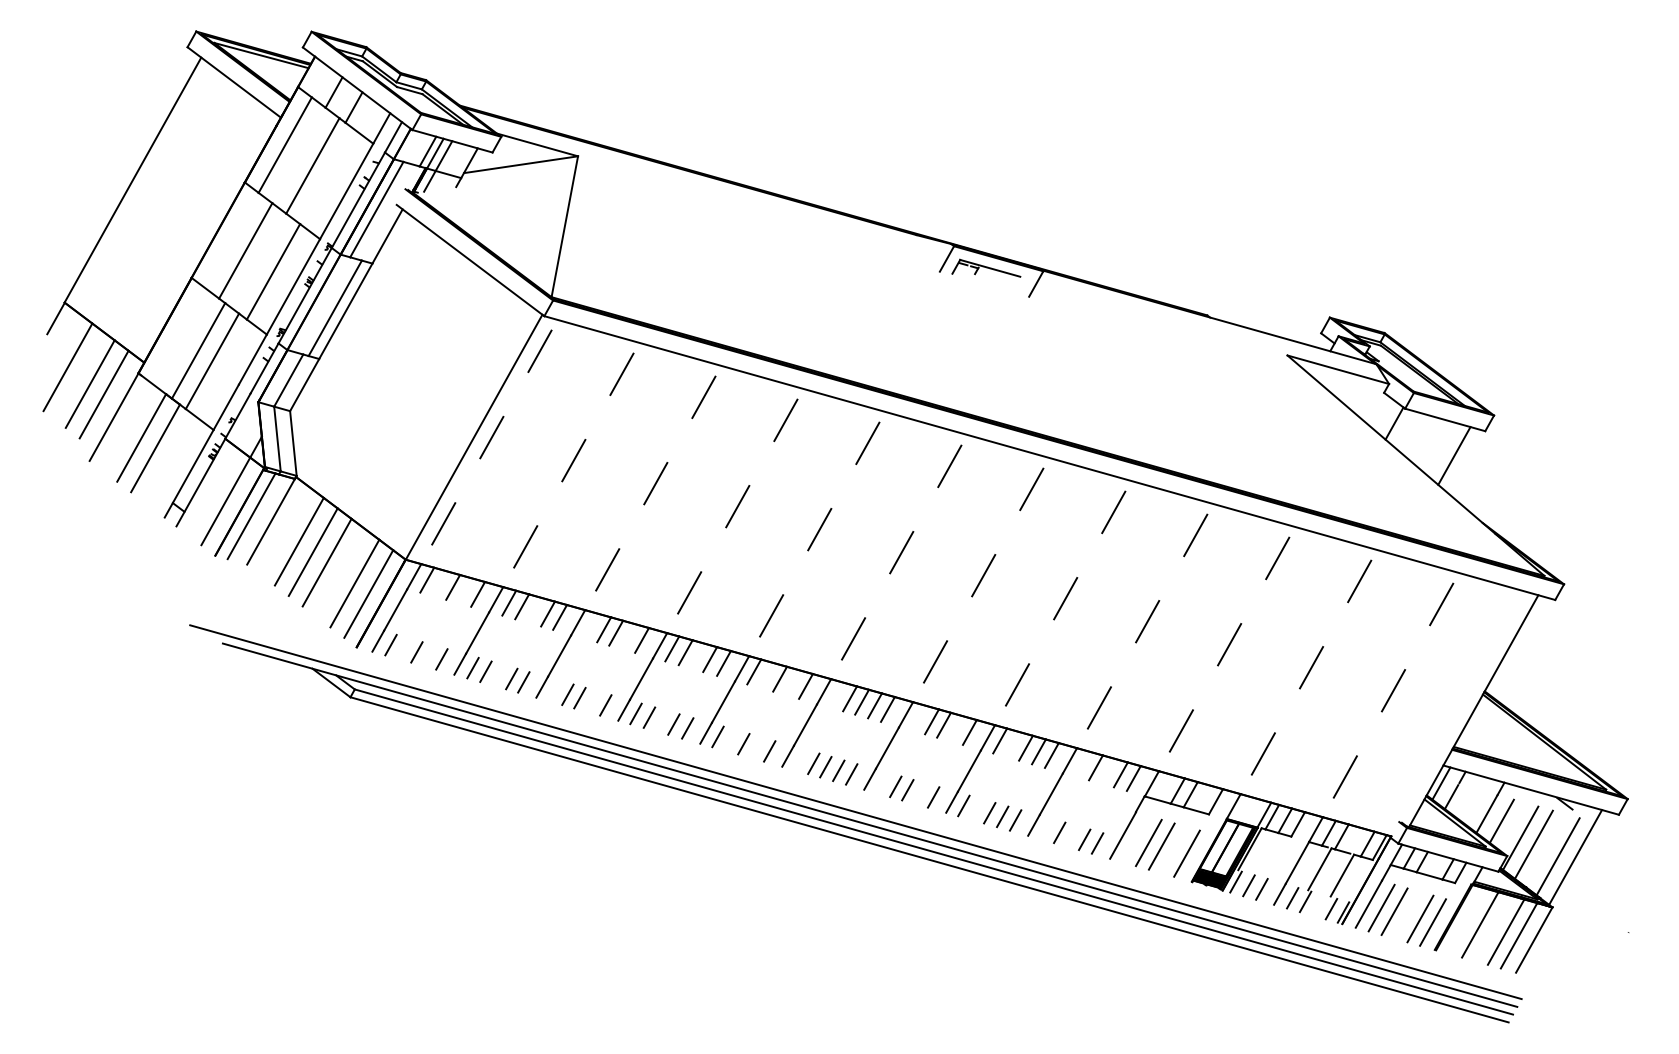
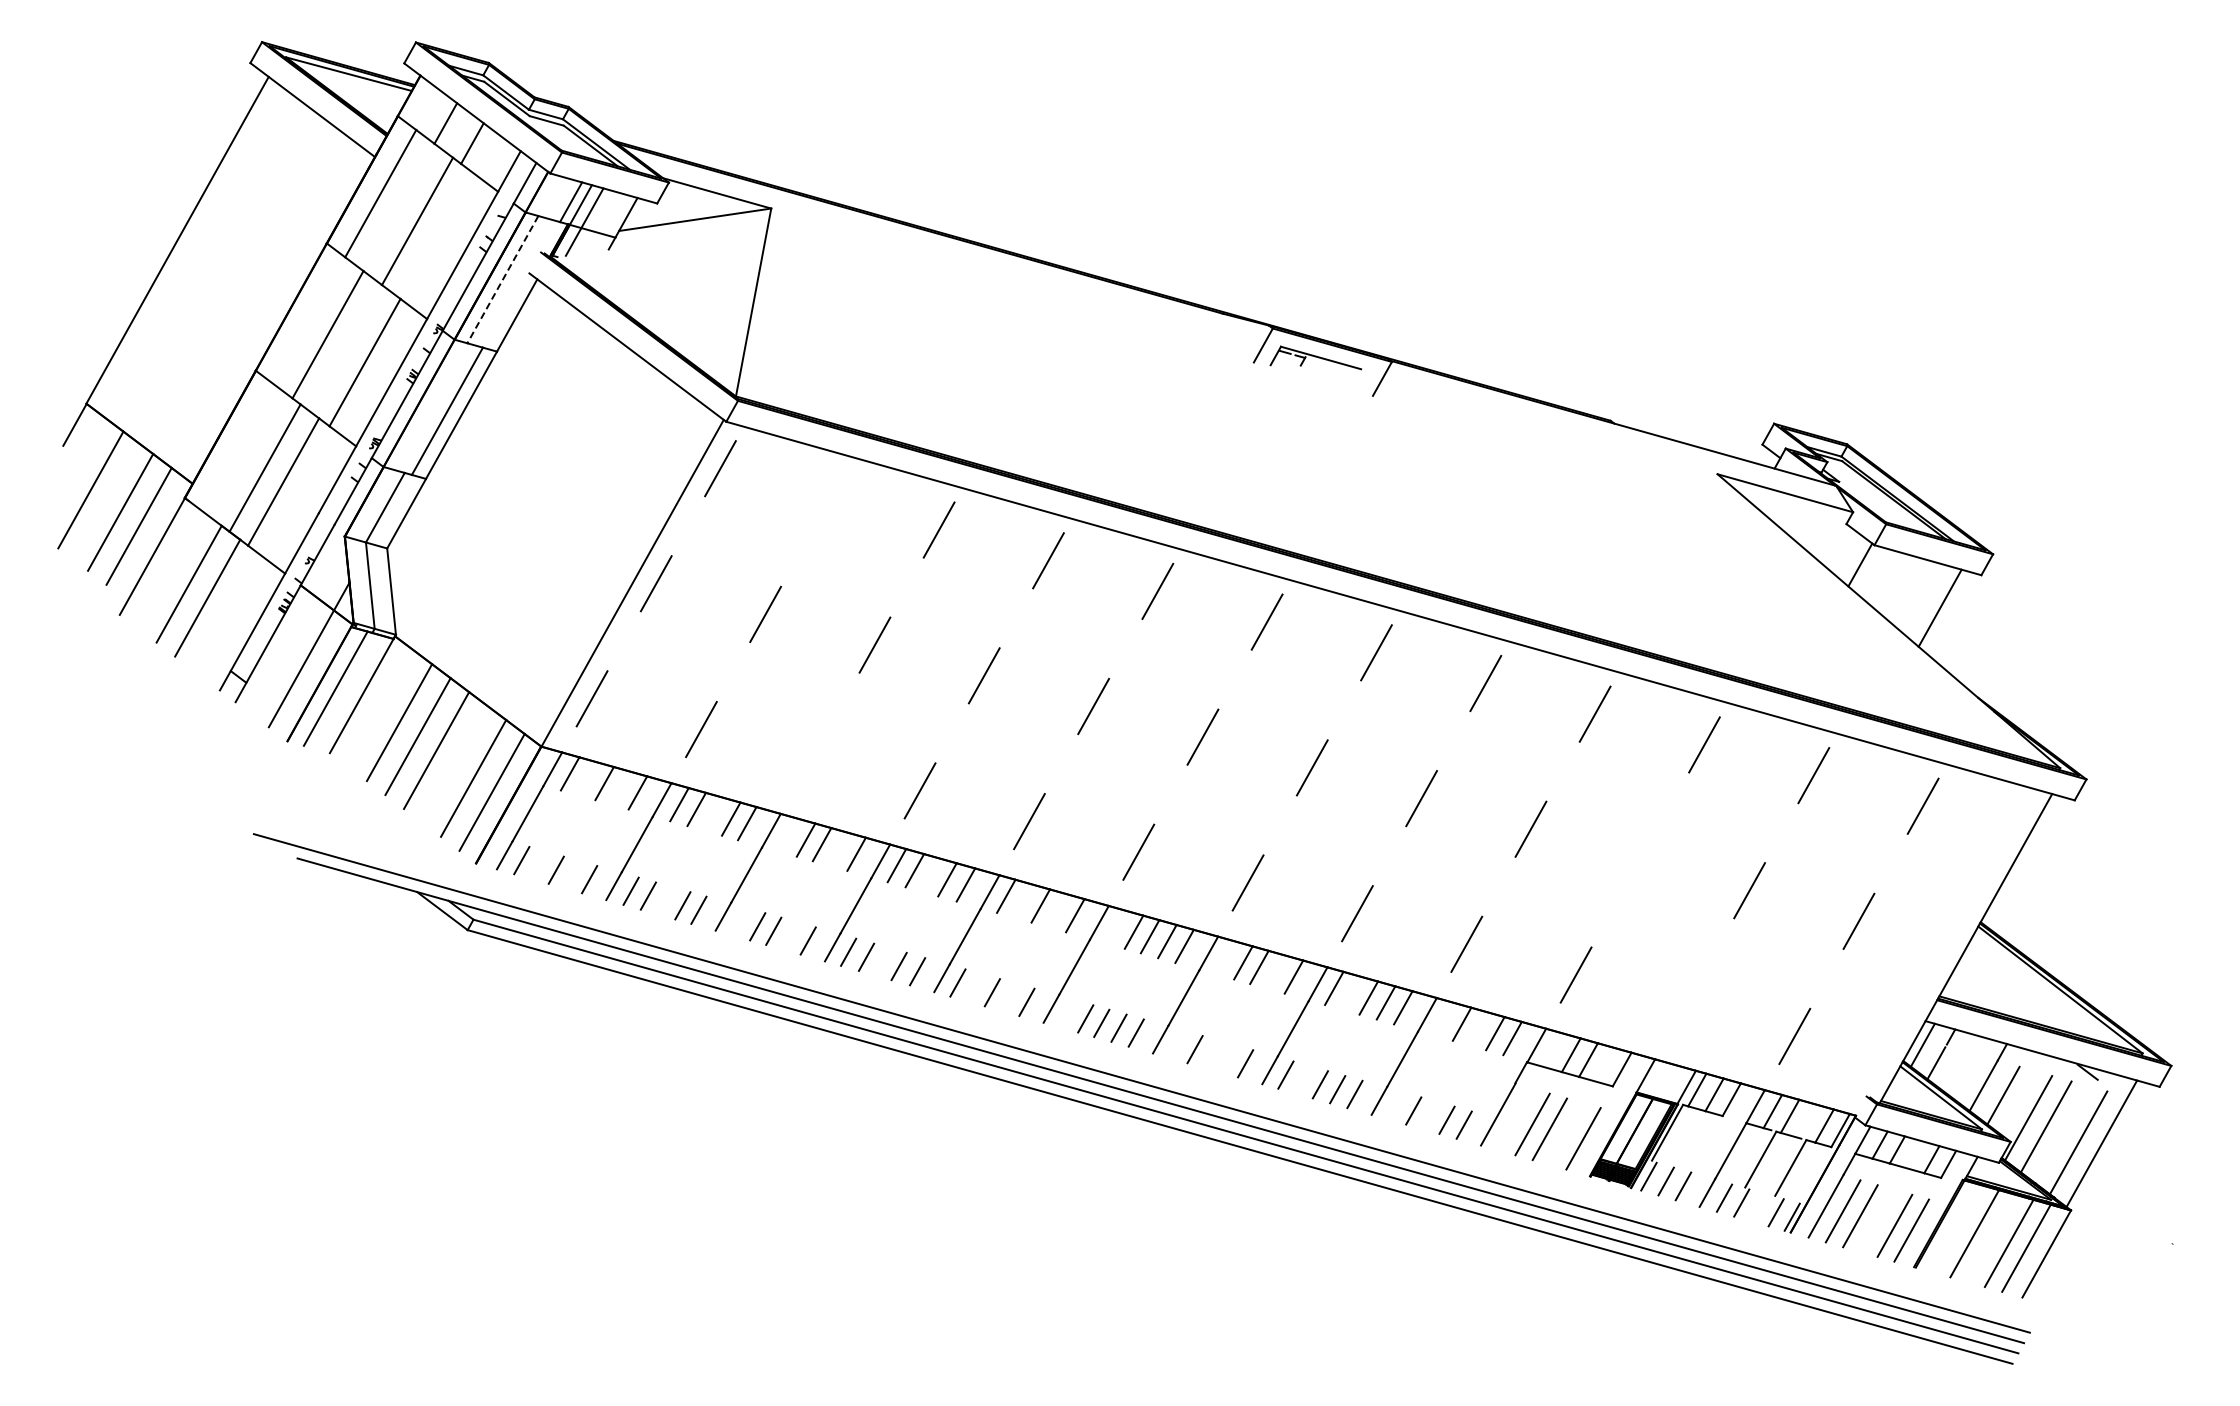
line: (376, 209) -> (502, 279), solid -> dashed
line: (621, 373) -> (829, 498), removed
line: (607, 569) -> (810, 759), removed
line: (1228, 644) -> (1639, 859), removed
line: (1263, 753) -> (1685, 1005), removed
line: (907, 789) -> (1210, 1053), removed

